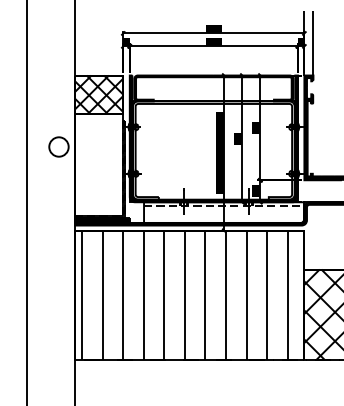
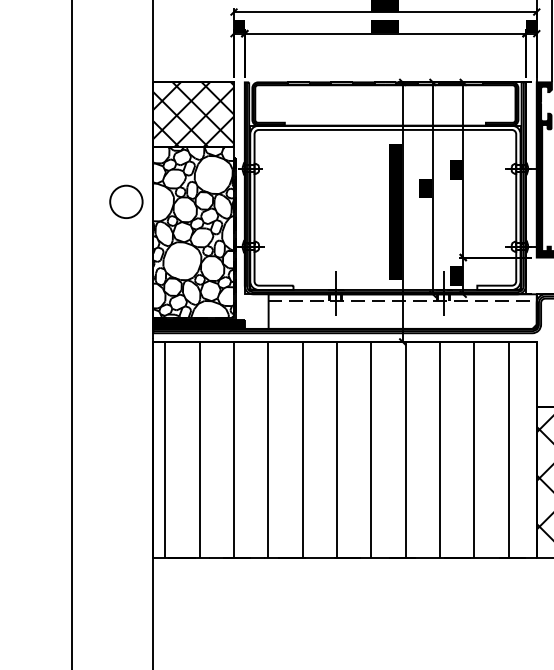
hatch: (99, 165) -> (194, 232), added

